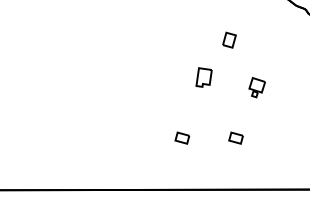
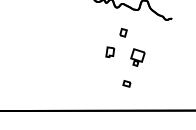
part: (256, 87) -> (137, 57), size x1.67
part: (181, 137) -> (98, 83), removed

